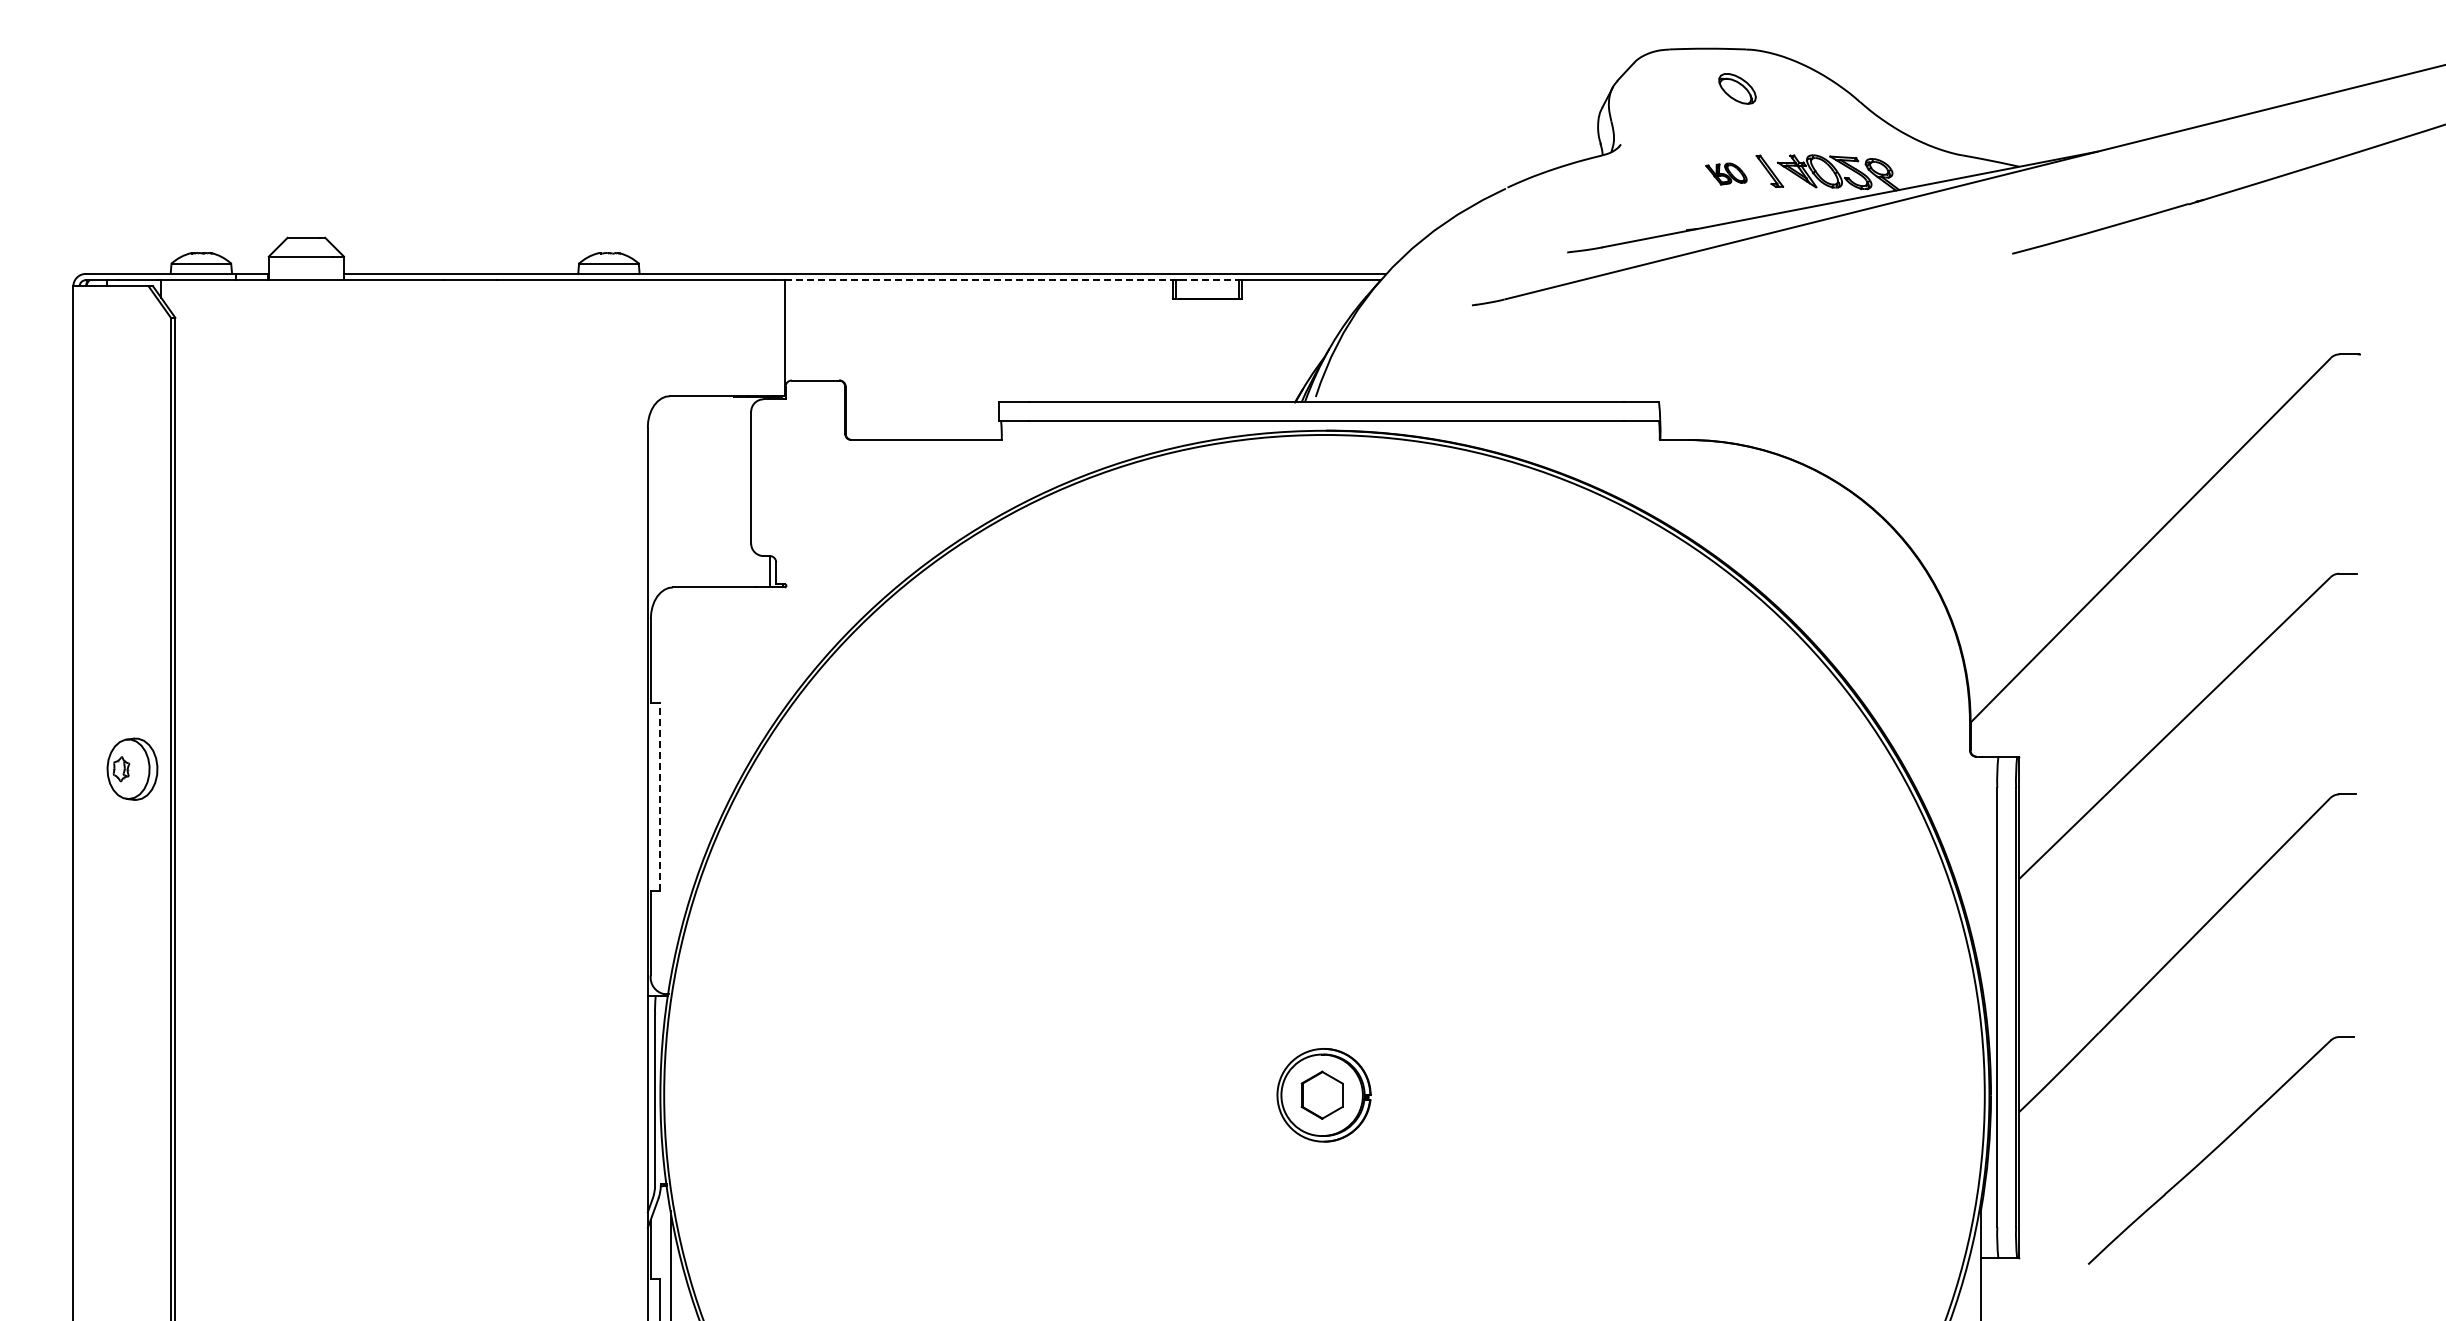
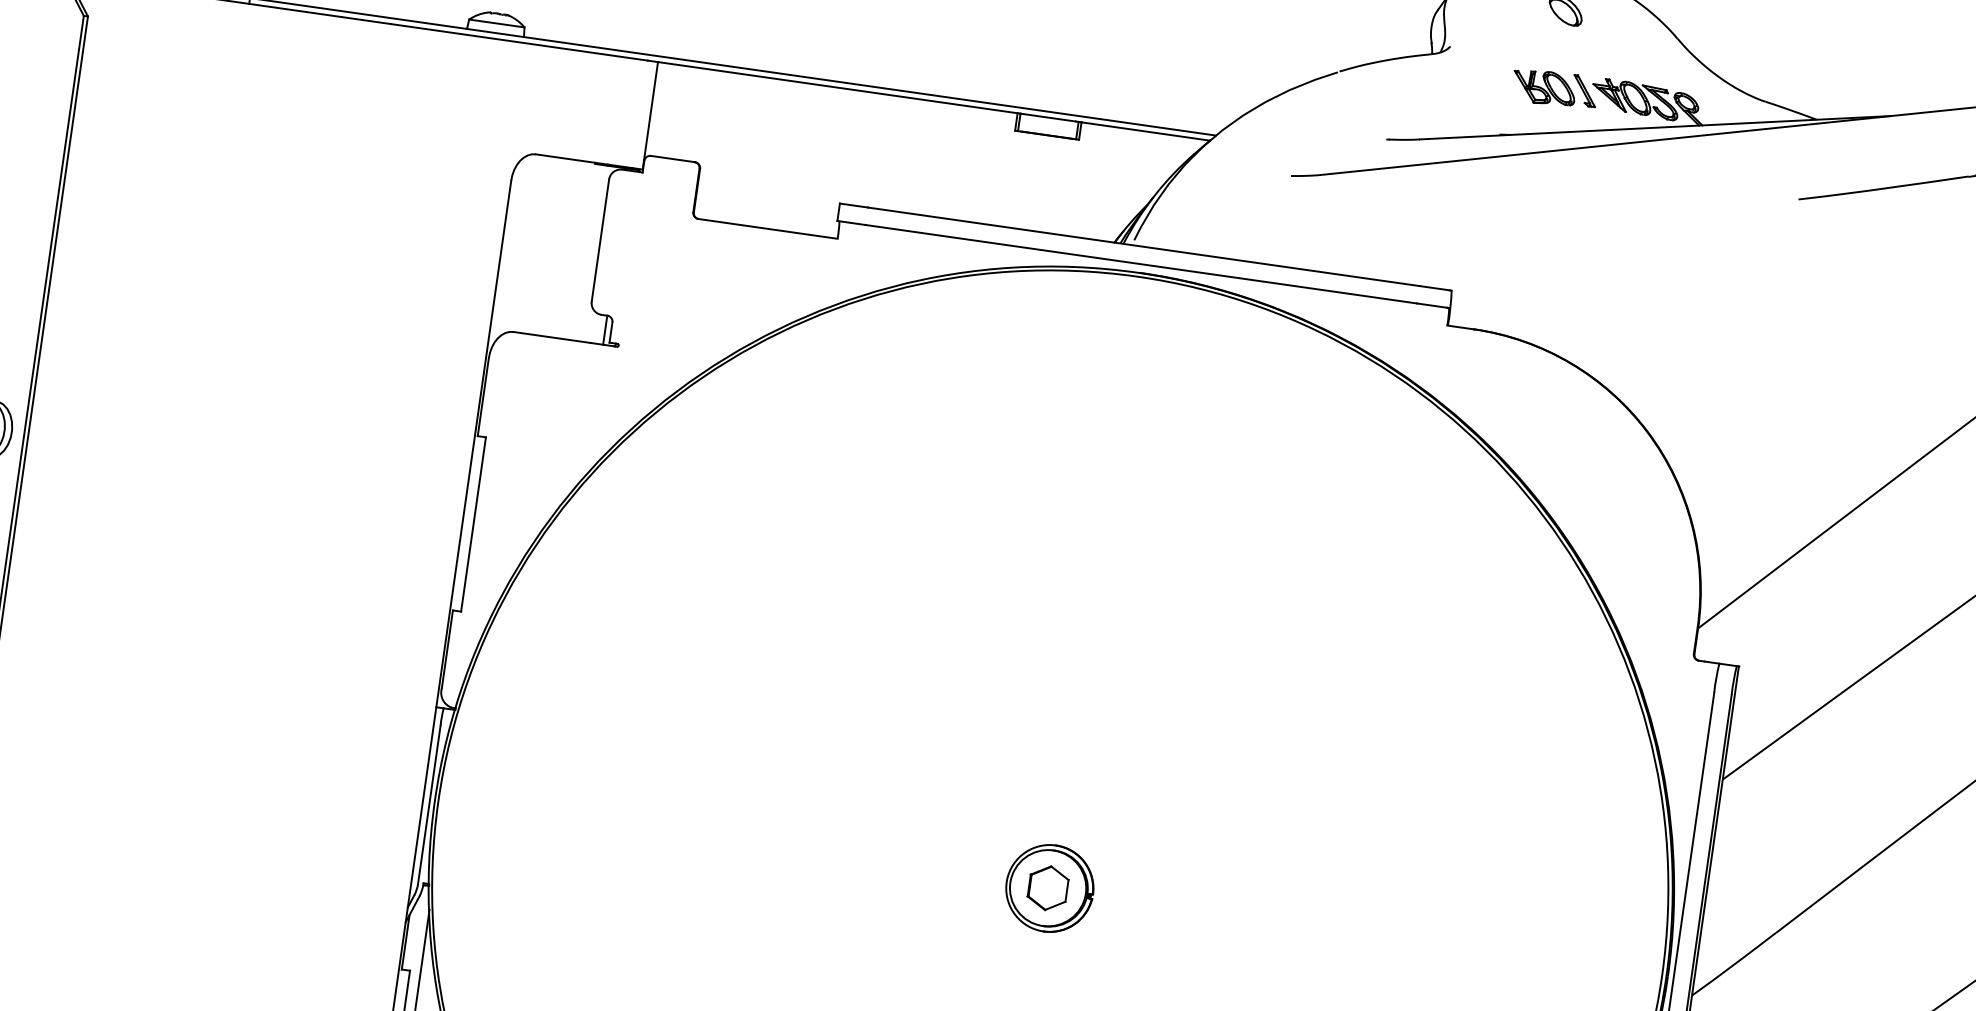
part: (1726, 173) -> (1544, 87), size x1.67
line: (979, 280) -> (838, 87), dashed -> solid
line: (1208, 280) -> (1050, 118), dashed -> solid
line: (659, 796) -> (473, 523), dashed -> solid

